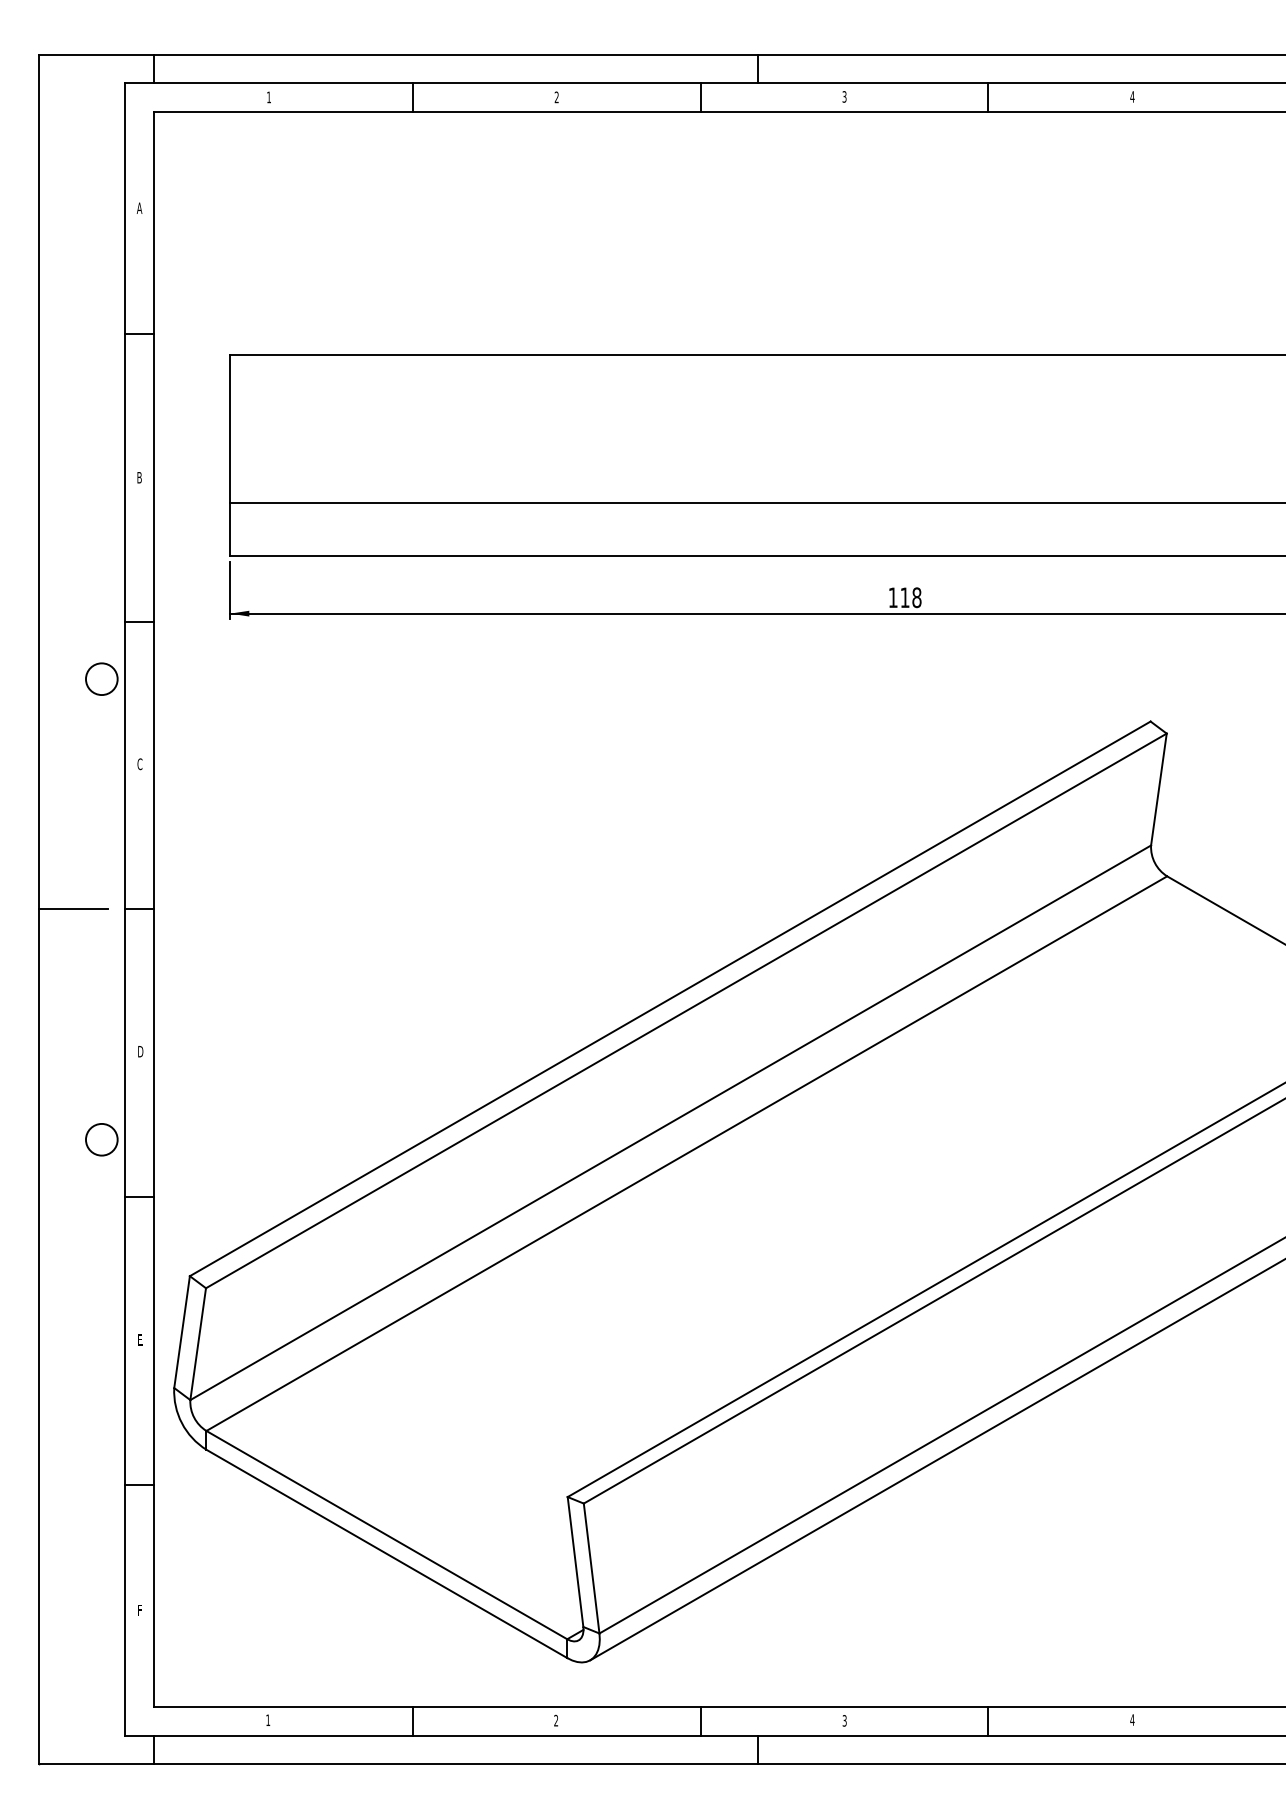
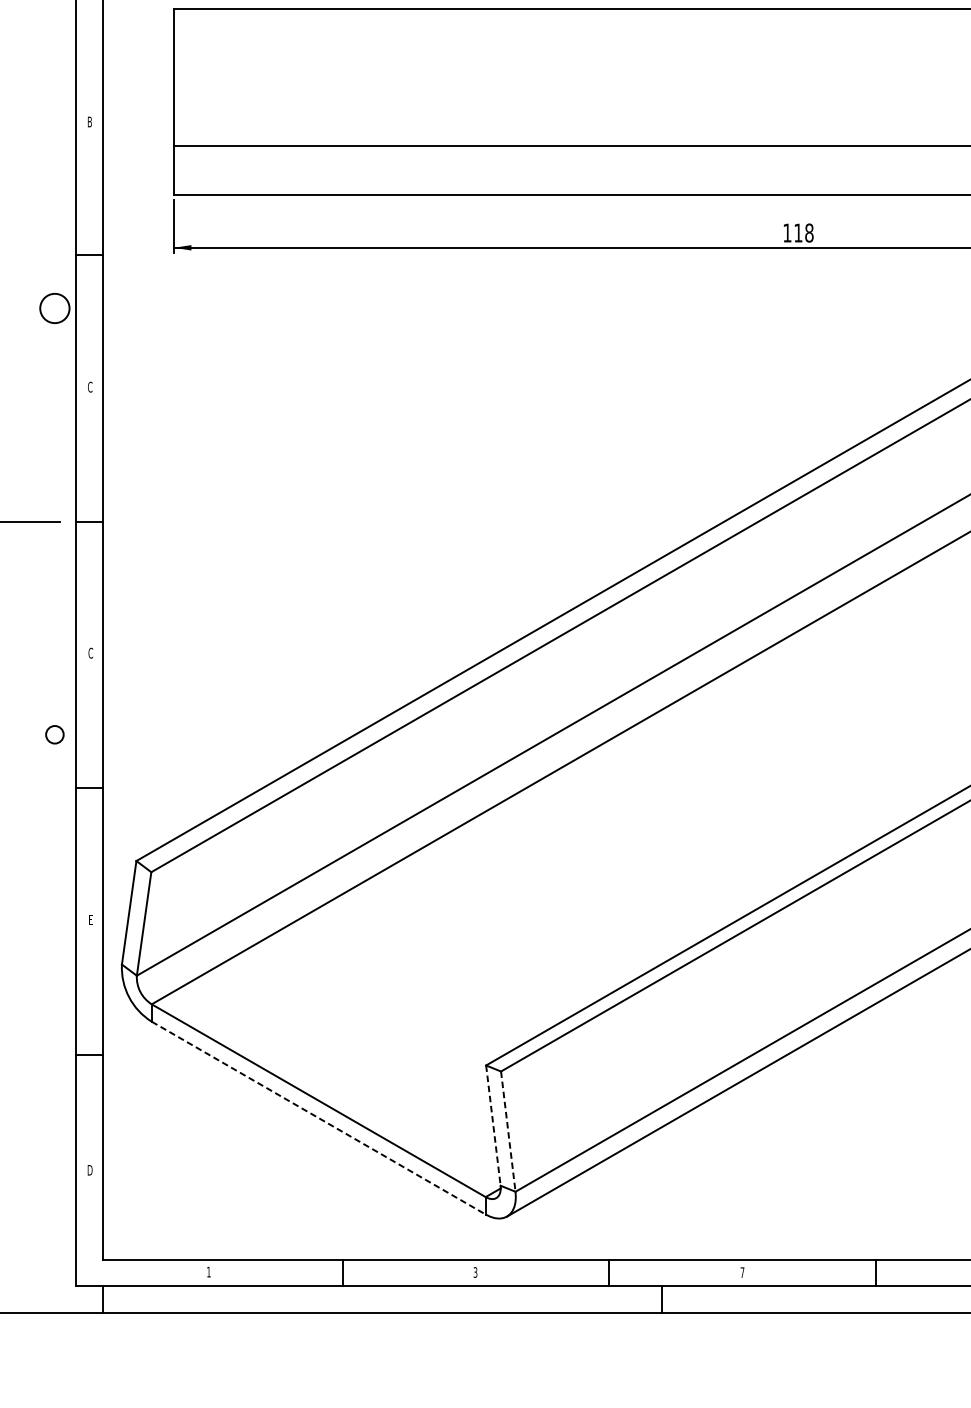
text: (140, 1051) -> (90, 653), D -> C
circle: (101, 1139) -> (54, 734), size x0.6
line: (387, 1554) -> (319, 1118), solid -> dashed
line: (575, 1562) -> (493, 1126), solid -> dashed
line: (591, 1569) -> (508, 1132), solid -> dashed
text: (139, 1609) -> (89, 1169), F -> D
text: (556, 1720) -> (475, 1272), 2 -> 3
text: (844, 1720) -> (742, 1272), 3 -> 7

